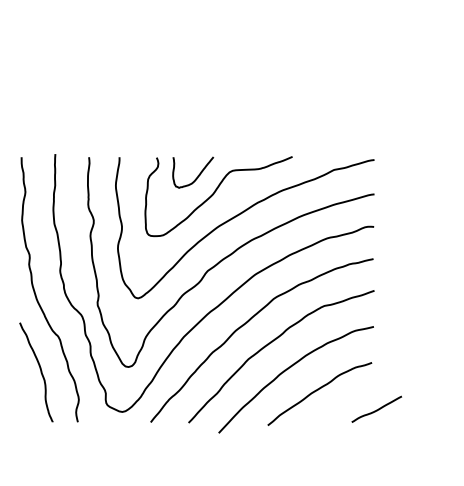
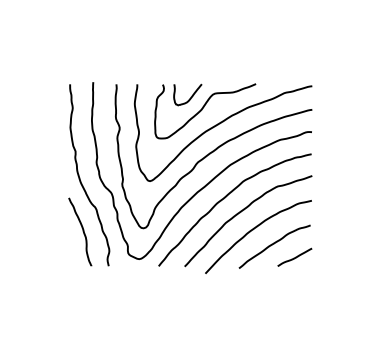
line: (377, 408) -> (295, 256), moved

